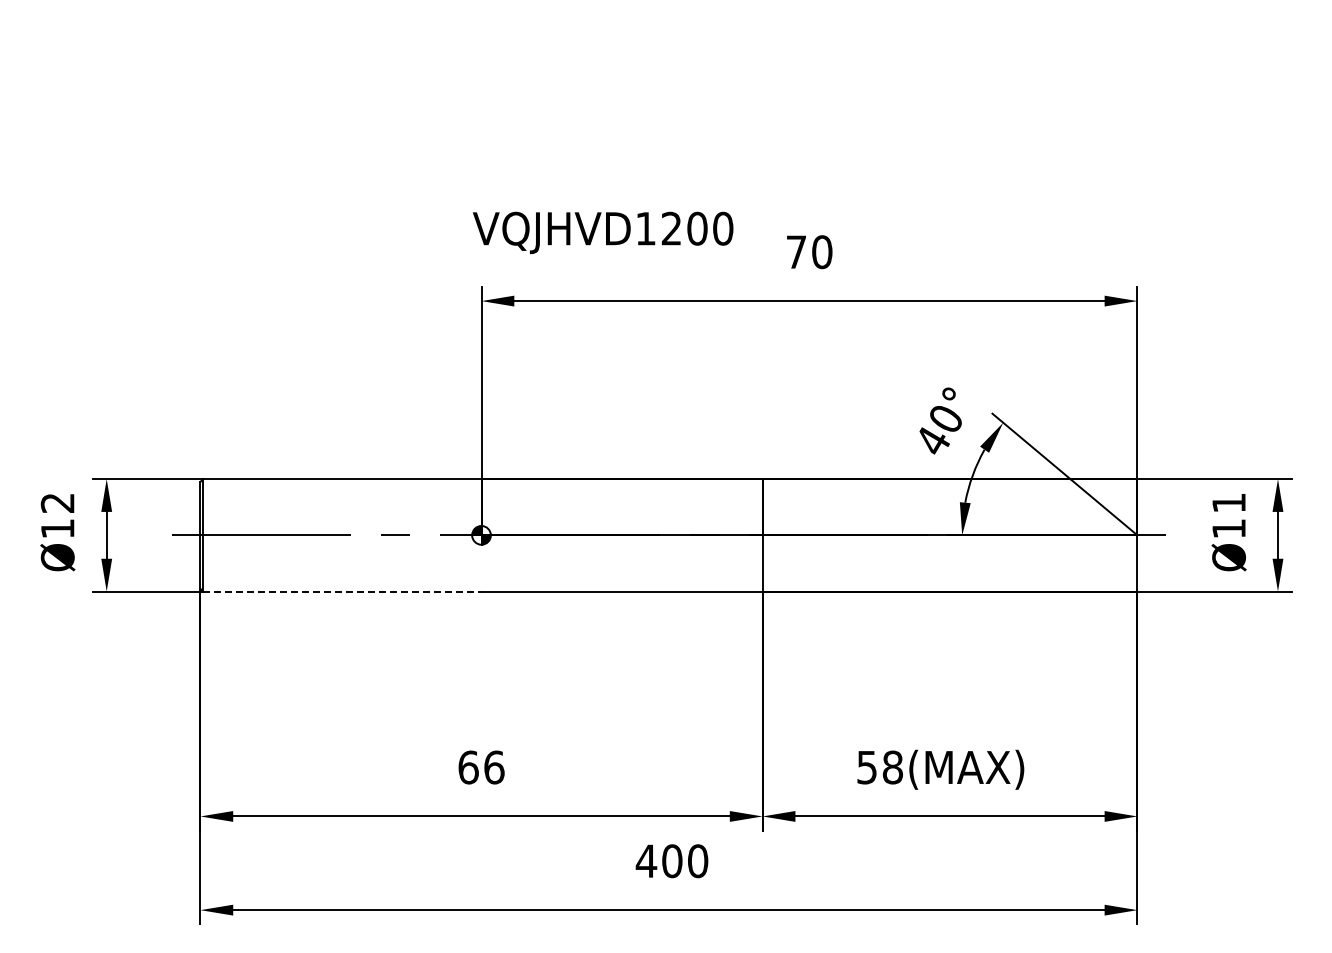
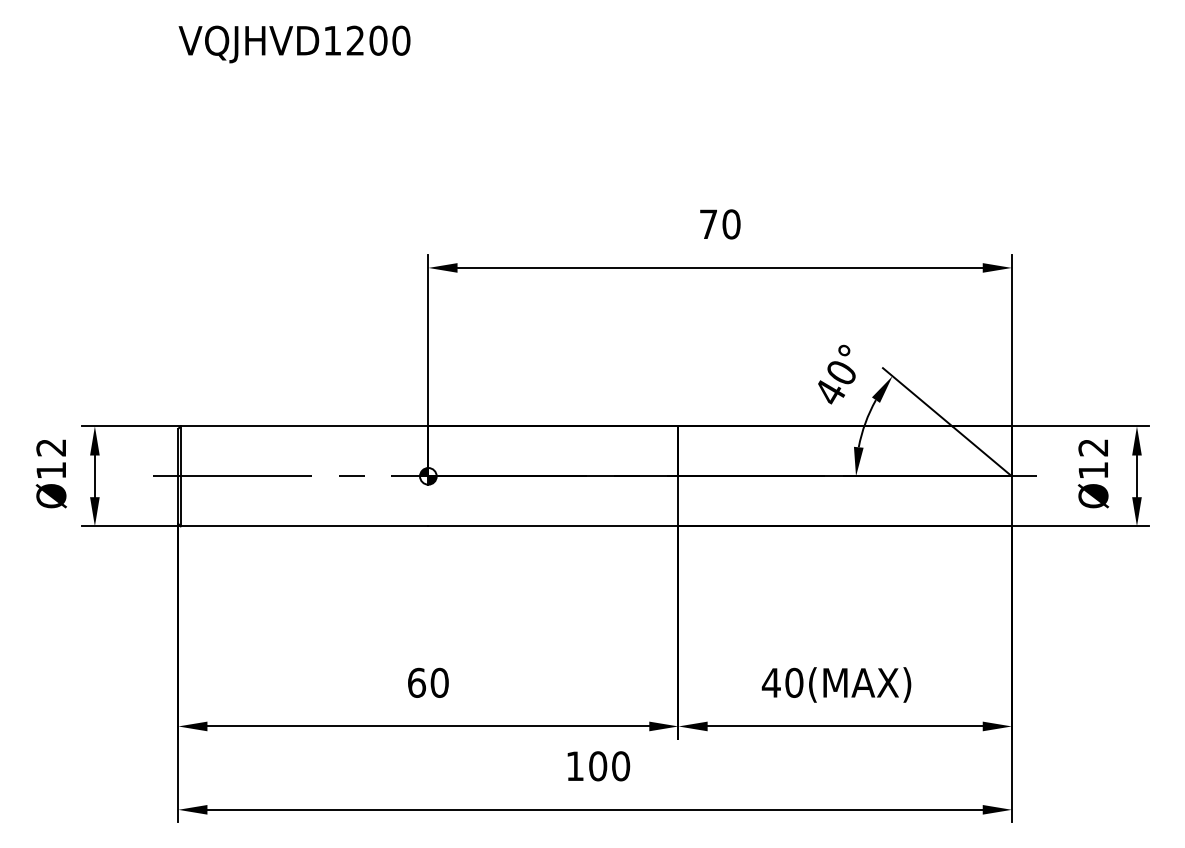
text: (603, 232) -> (294, 44), moved
text: (1228, 503) -> (1092, 448), Ø11 -> Ø12
line: (342, 591) -> (304, 526), dashed -> solid
text: (494, 767) -> (439, 682), 66 -> 60
text: (879, 767) -> (782, 682), 58(MAX) -> 40(MAX)
text: (646, 860) -> (575, 765), 400 -> 100

